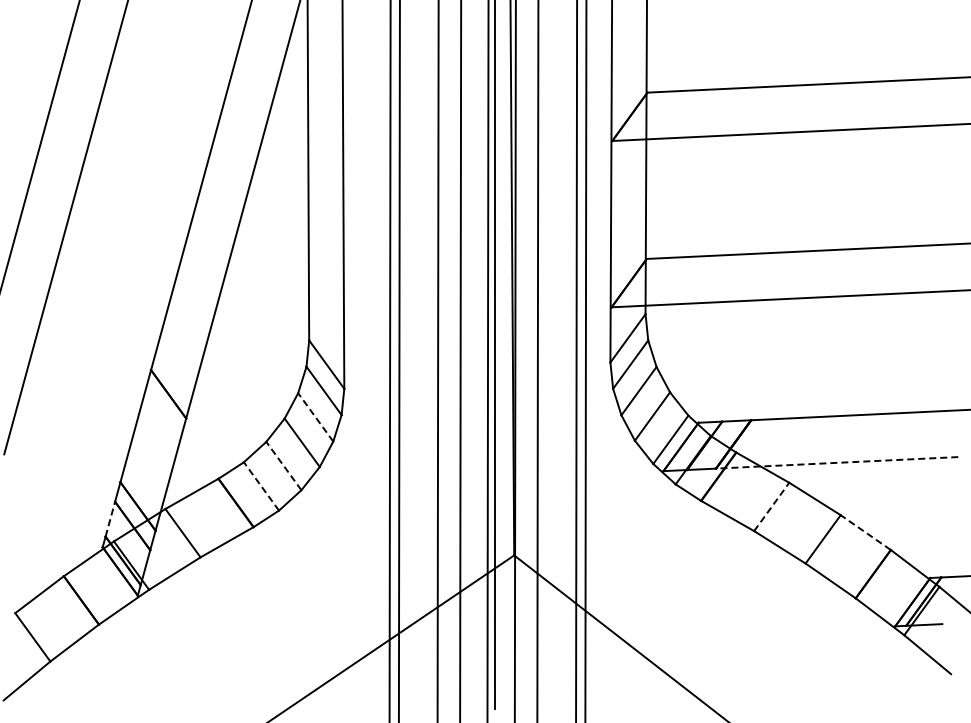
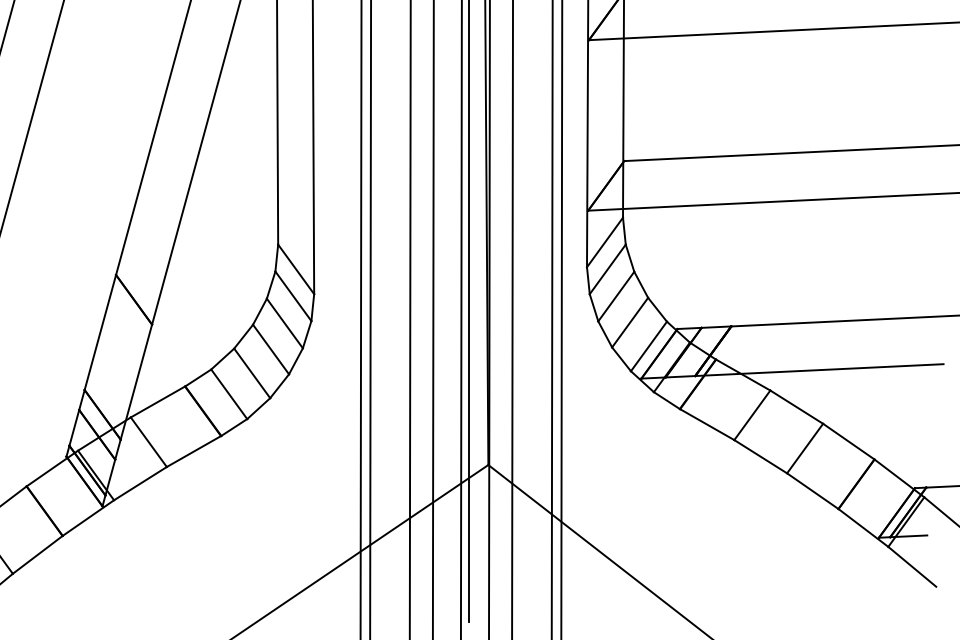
line: (315, 417) -> (284, 323), dashed -> solid
line: (836, 462) -> (818, 369), dashed -> solid
line: (283, 466) -> (251, 373), dashed -> solid
line: (261, 486) -> (229, 394), dashed -> solid
line: (771, 506) -> (752, 414), dashed -> solid
line: (110, 518) -> (74, 427), dashed -> solid
line: (865, 532) -> (848, 441), dashed -> solid

